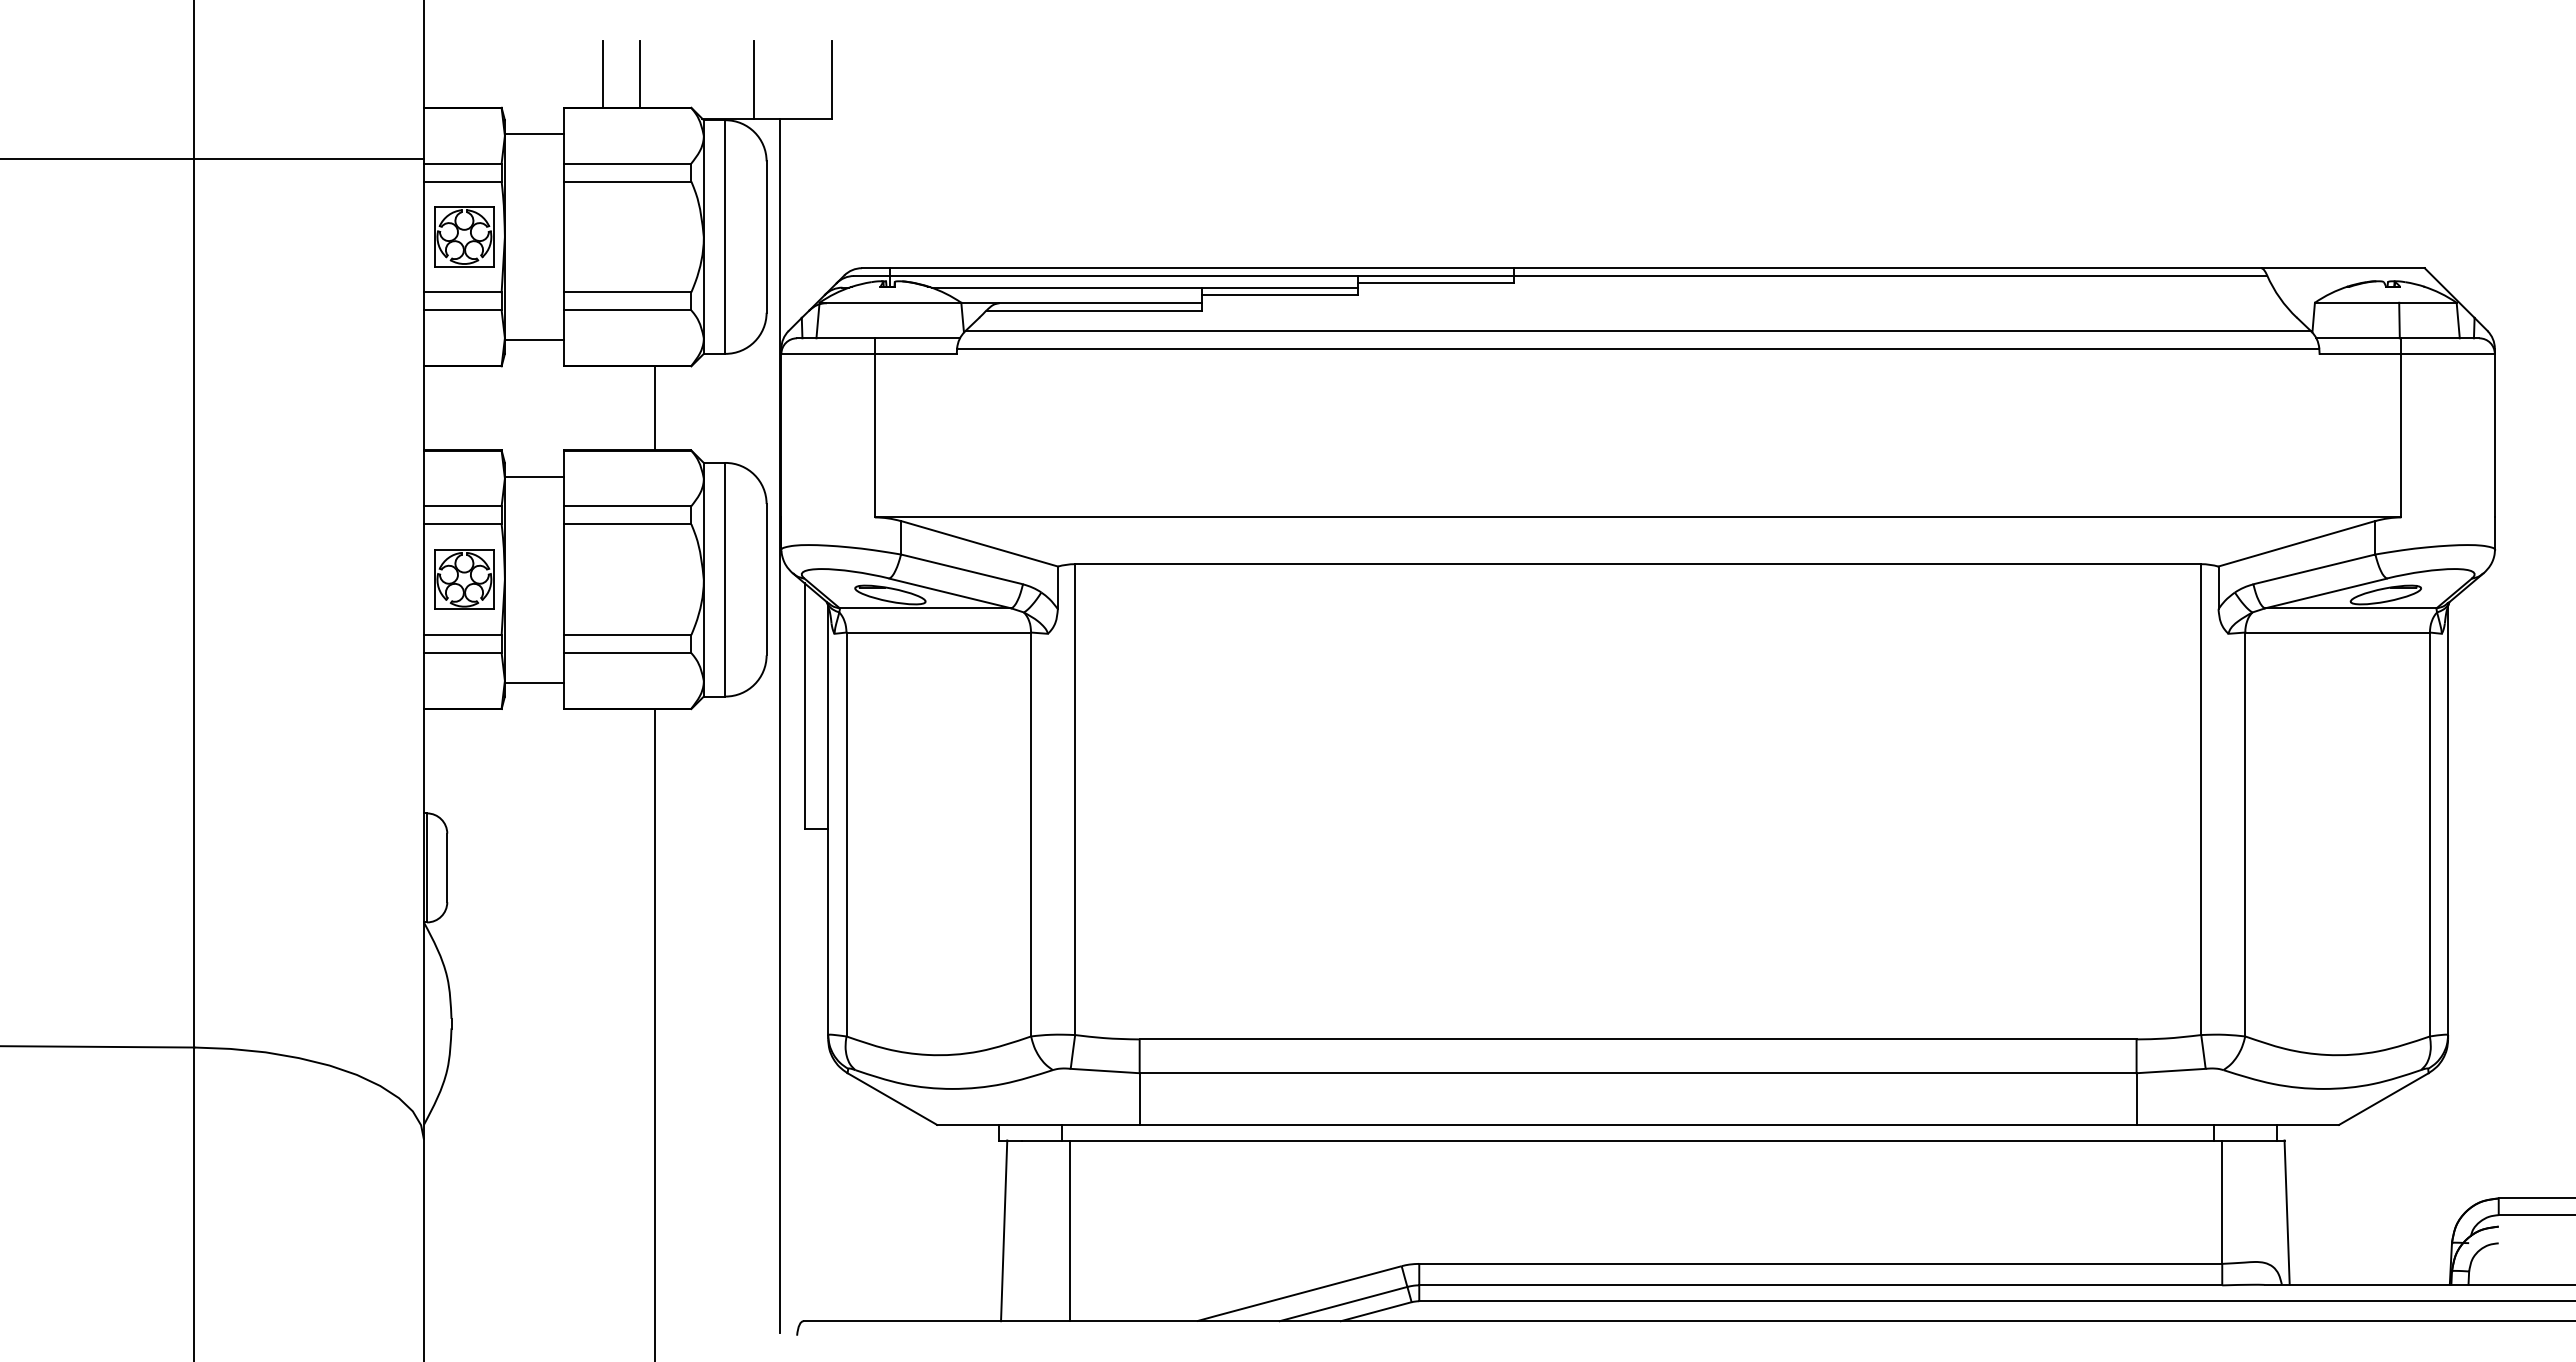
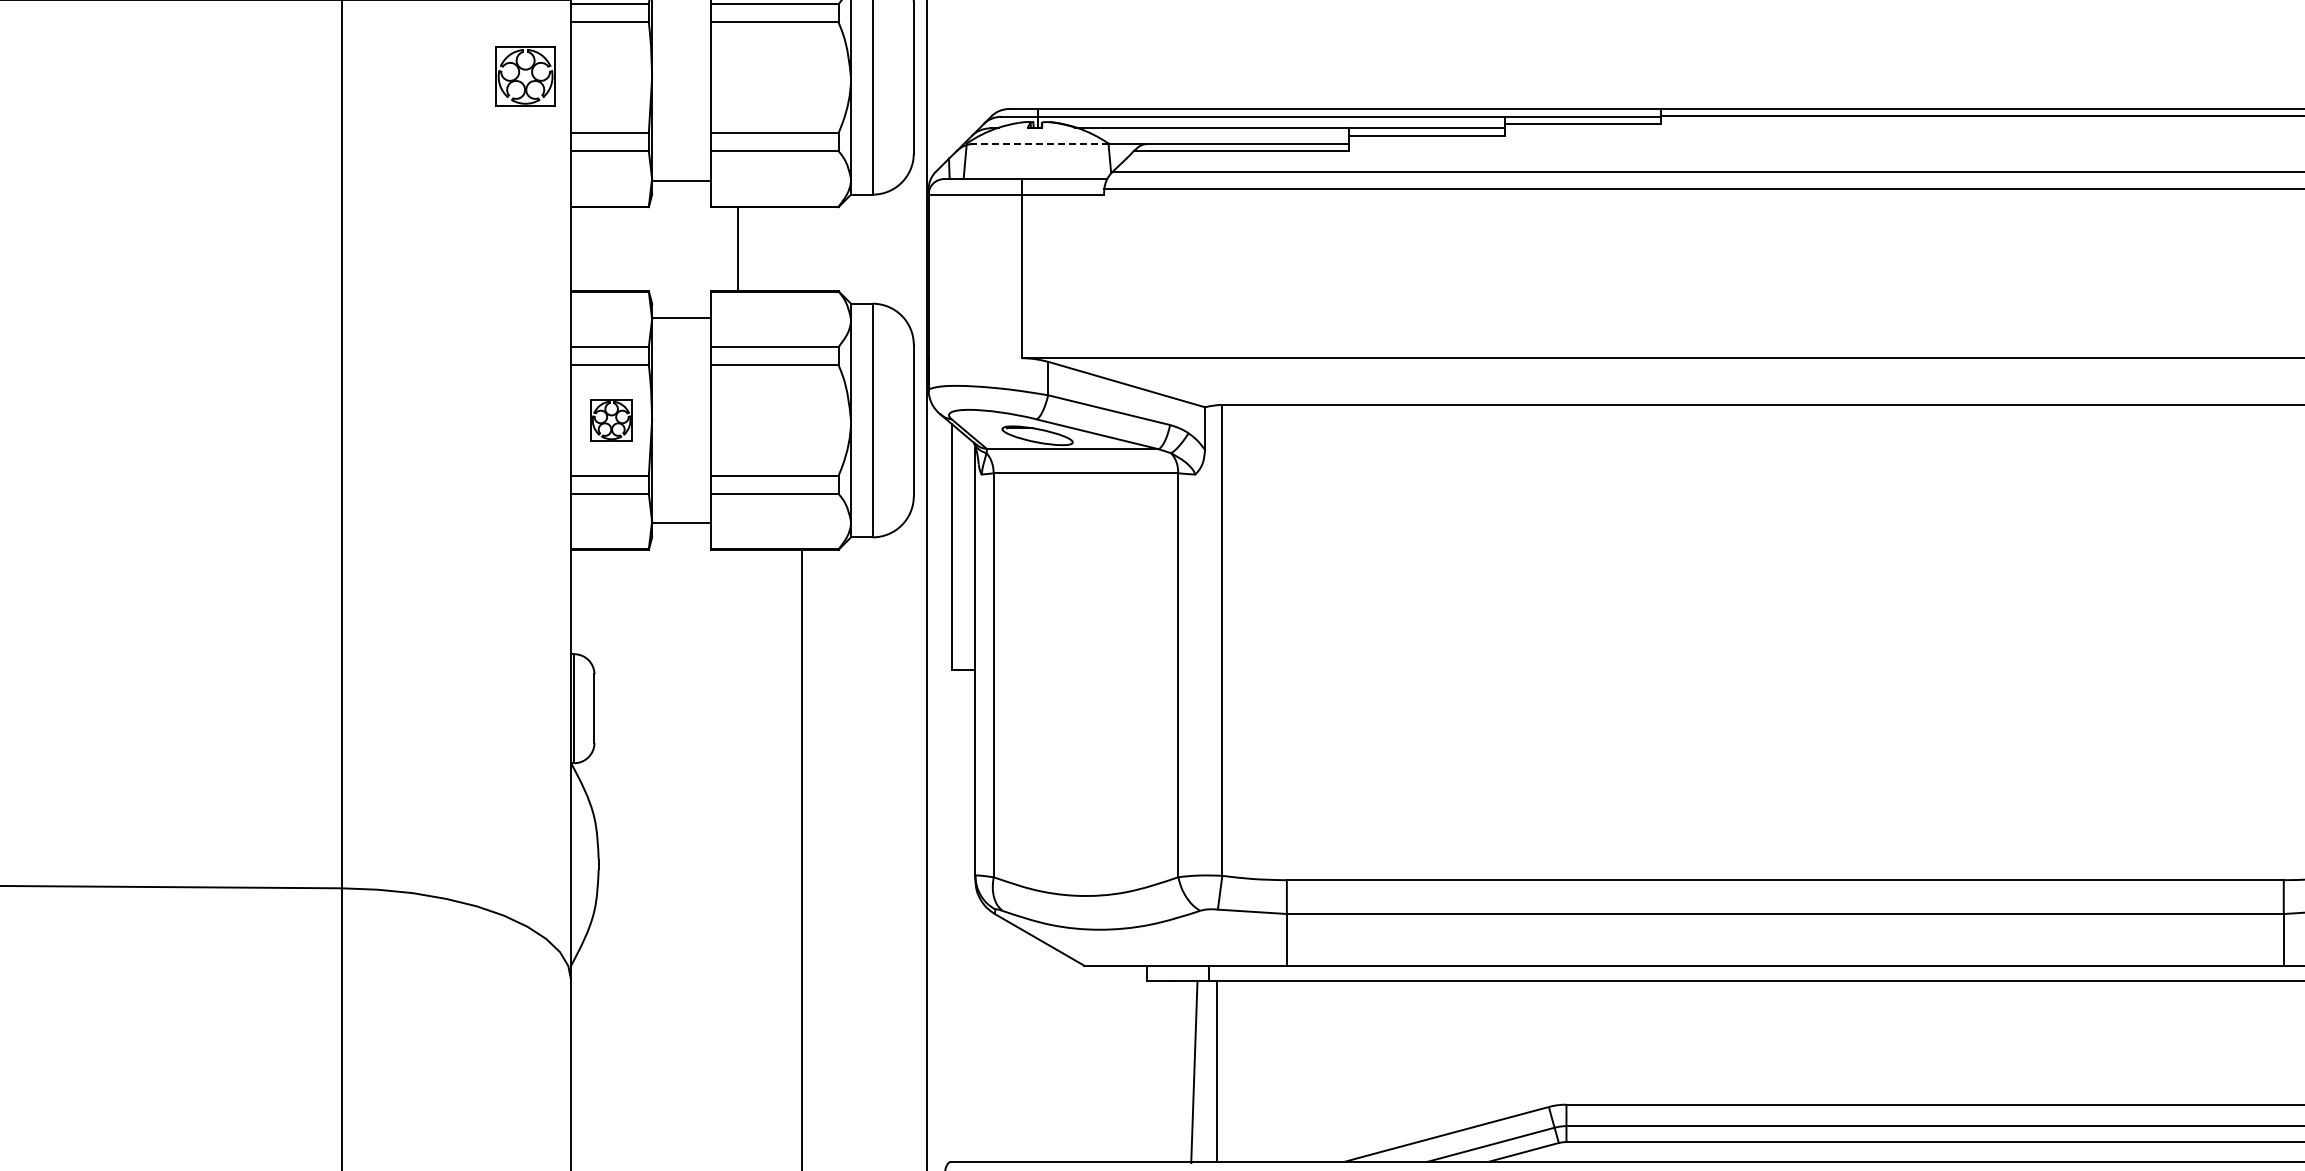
part: (464, 236) -> (525, 76), moved
line: (890, 302) -> (1037, 143), solid -> dashed
line: (655, 408) -> (738, 249), moved
part: (464, 579) -> (611, 420), size x0.7
line: (1004, 1230) -> (1194, 1072), moved

